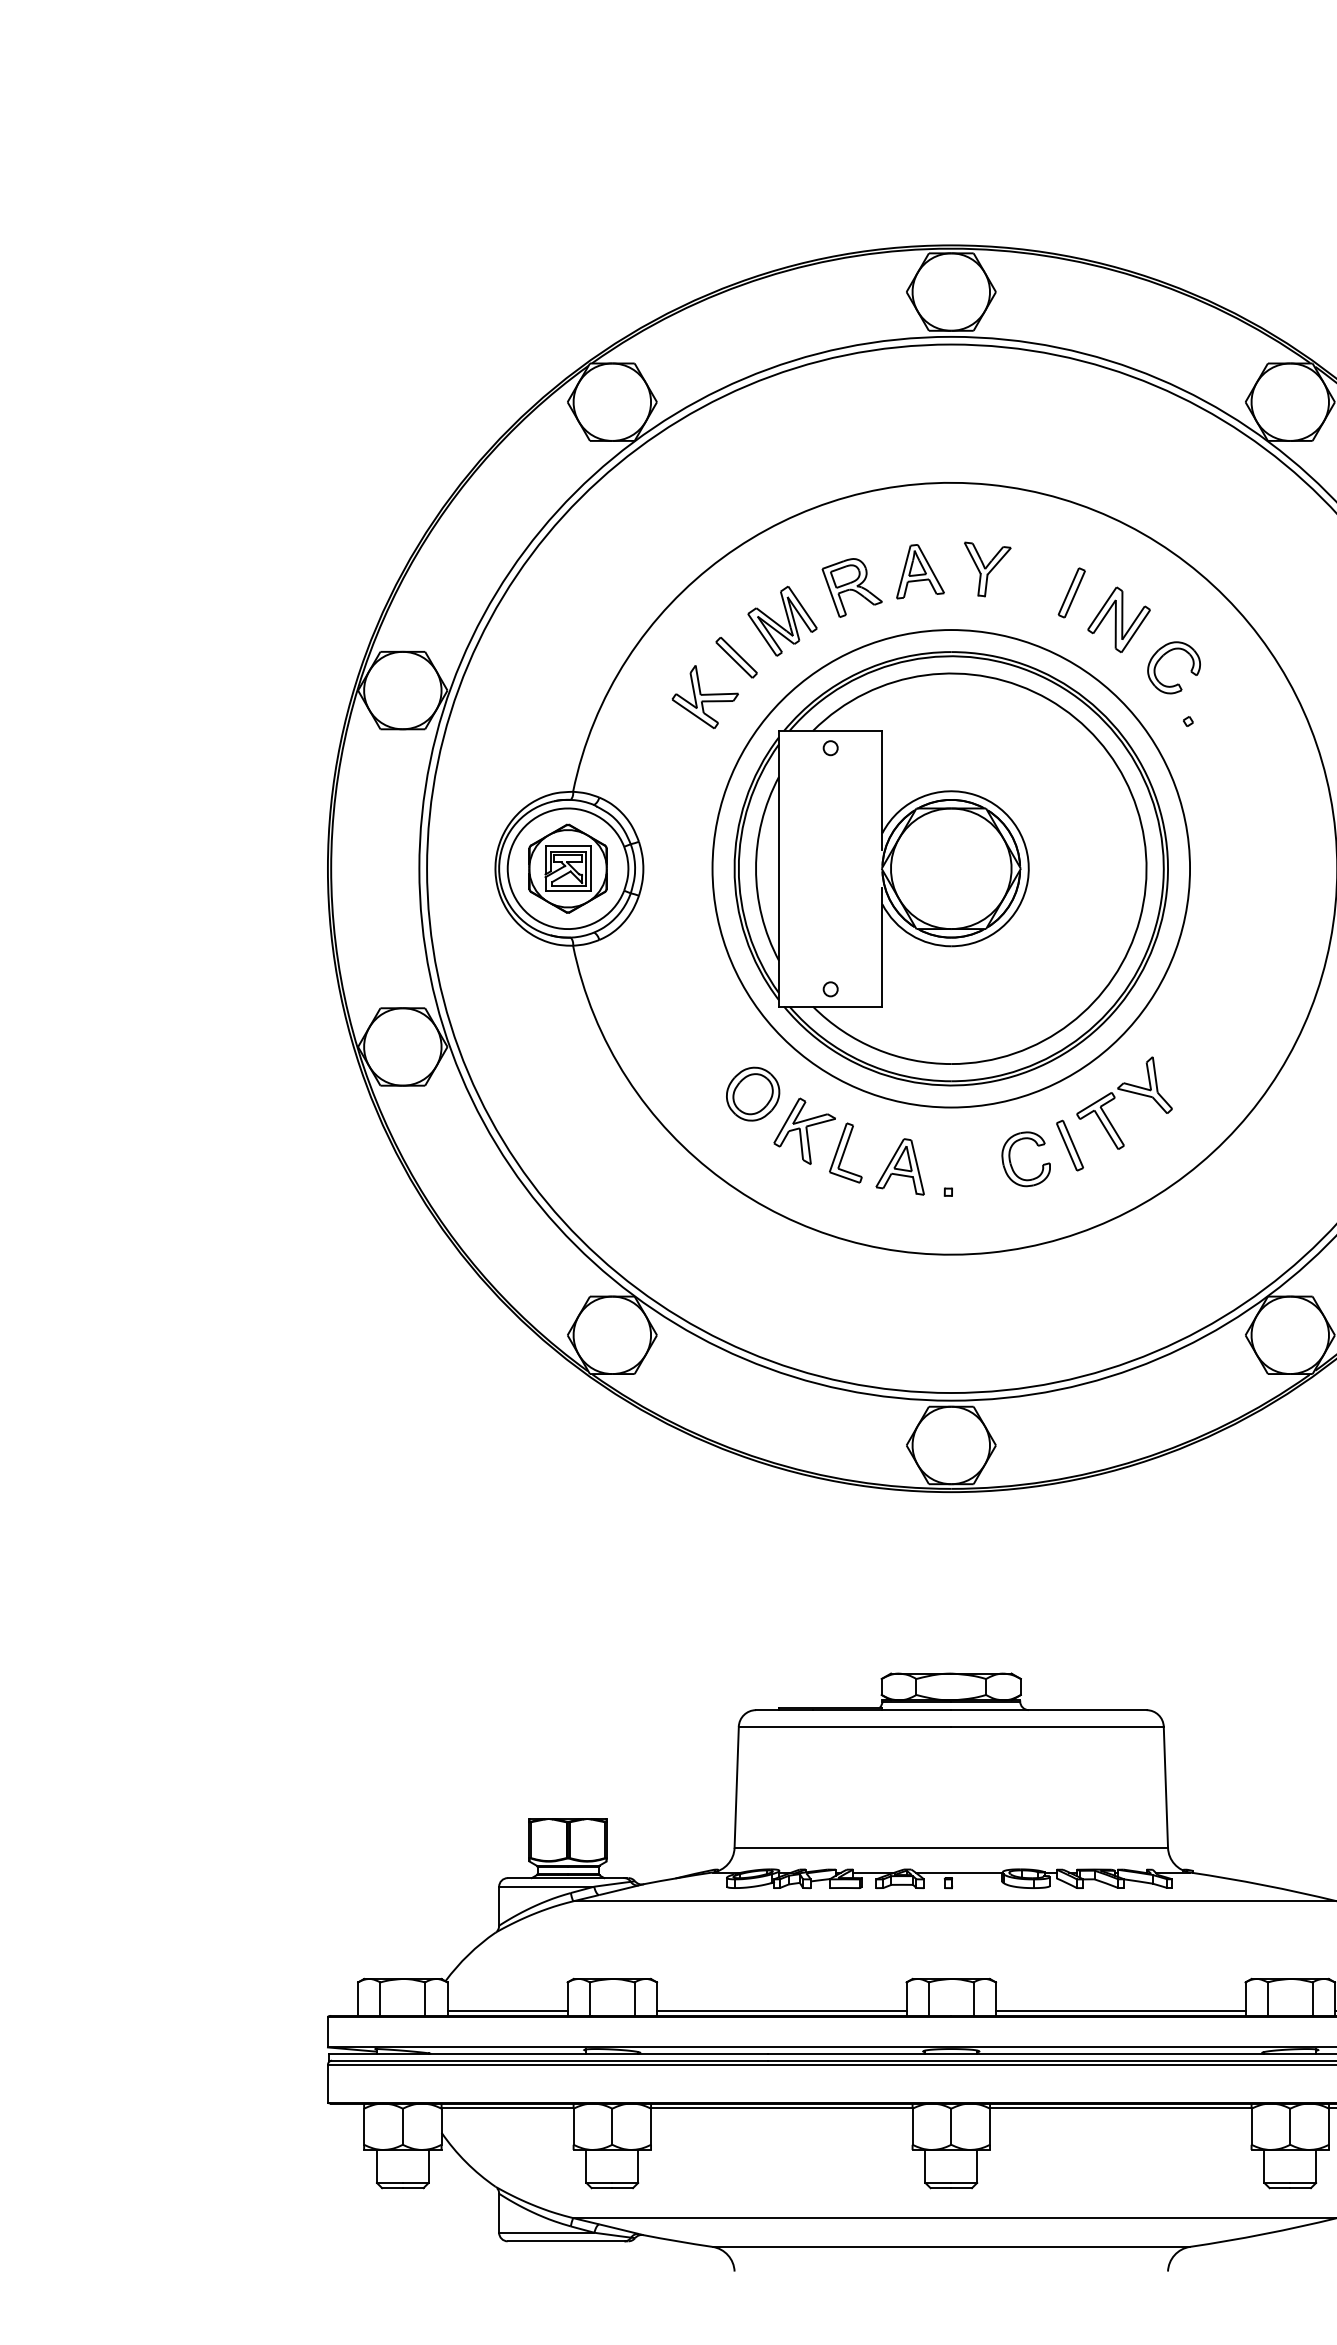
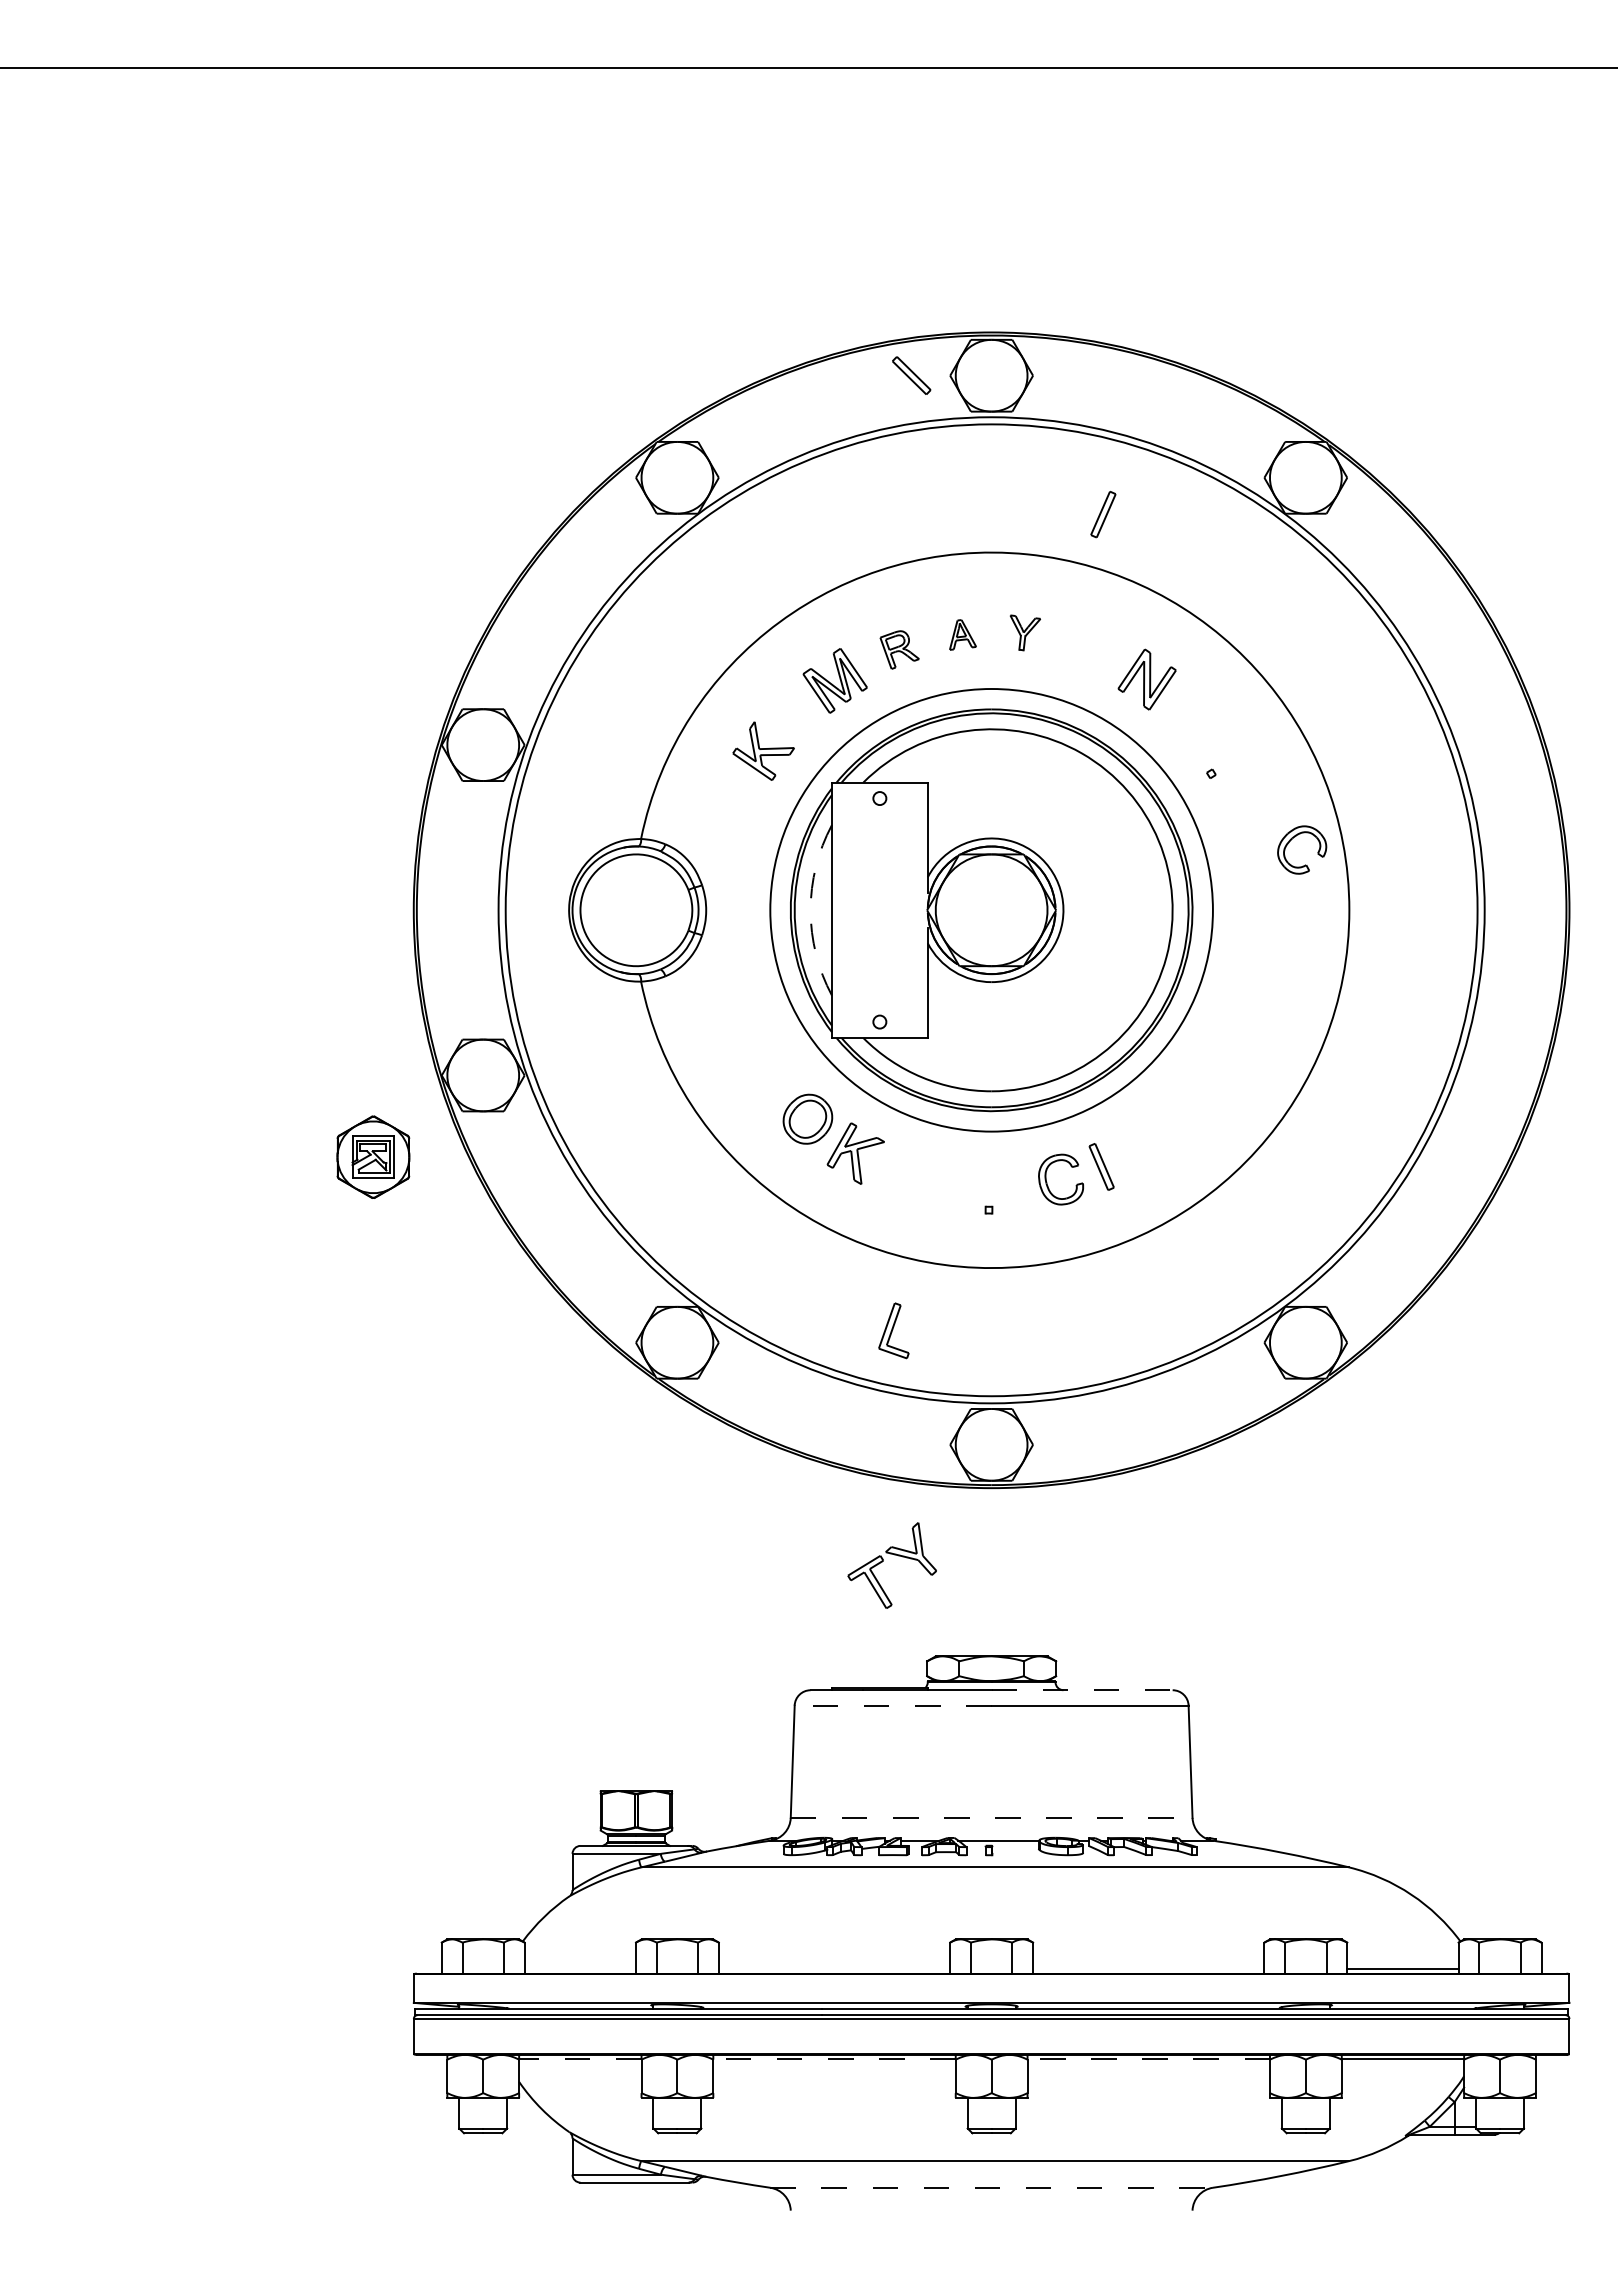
part: (987, 569) -> (1025, 632), size x0.7
part: (919, 571) -> (962, 634), size x0.6
part: (851, 587) -> (899, 649), size x0.7
part: (1071, 592) -> (1103, 514), moved
part: (1166, 654) -> (1295, 837), moved
part: (736, 657) -> (911, 375), moved
part: (568, 867) -> (373, 1156), moved
arc: (755, 868) -> (810, 910), solid -> dashed
part: (1115, 1098) -> (883, 1561), moved
part: (845, 1152) -> (893, 1330), moved
part: (900, 1166) -> (944, 1186), removed
line: (1049, 1710) -> (1082, 1690), solid -> dashed
line: (844, 1726) -> (892, 1705), solid -> dashed
line: (951, 1847) -> (991, 1817), solid -> dashed
line: (506, 2011) -> (579, 1969), removed
line: (781, 2011) -> (834, 1969), removed
line: (1120, 2011) -> (1148, 1969), removed
line: (506, 2108) -> (579, 2059), solid -> dashed
line: (780, 2108) -> (833, 2059), solid -> dashed
line: (1120, 2108) -> (1148, 2059), solid -> dashed
line: (952, 2246) -> (992, 2187), solid -> dashed

